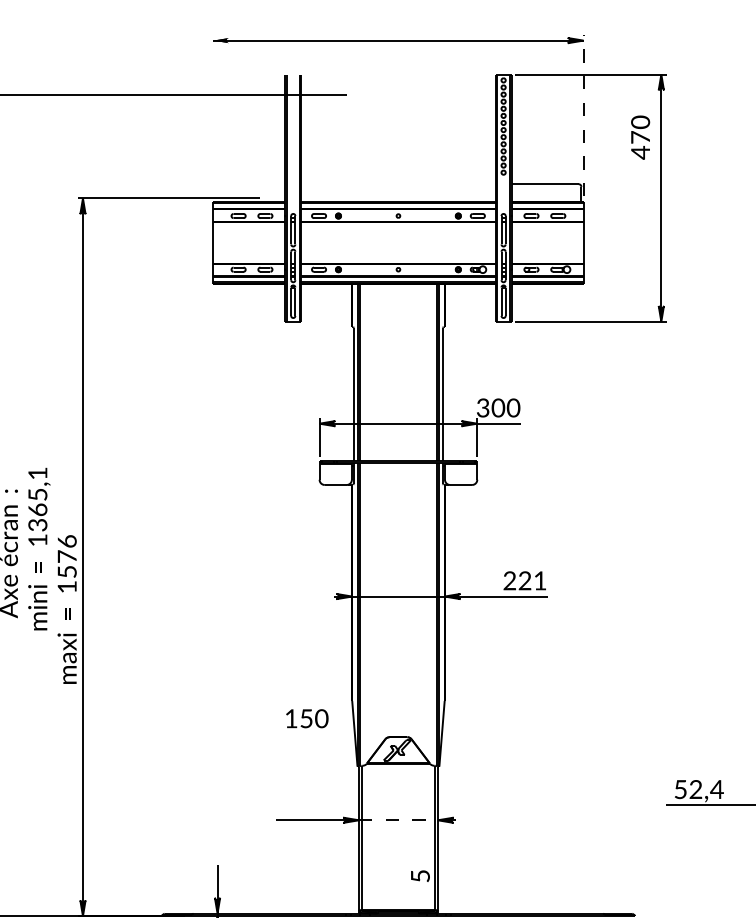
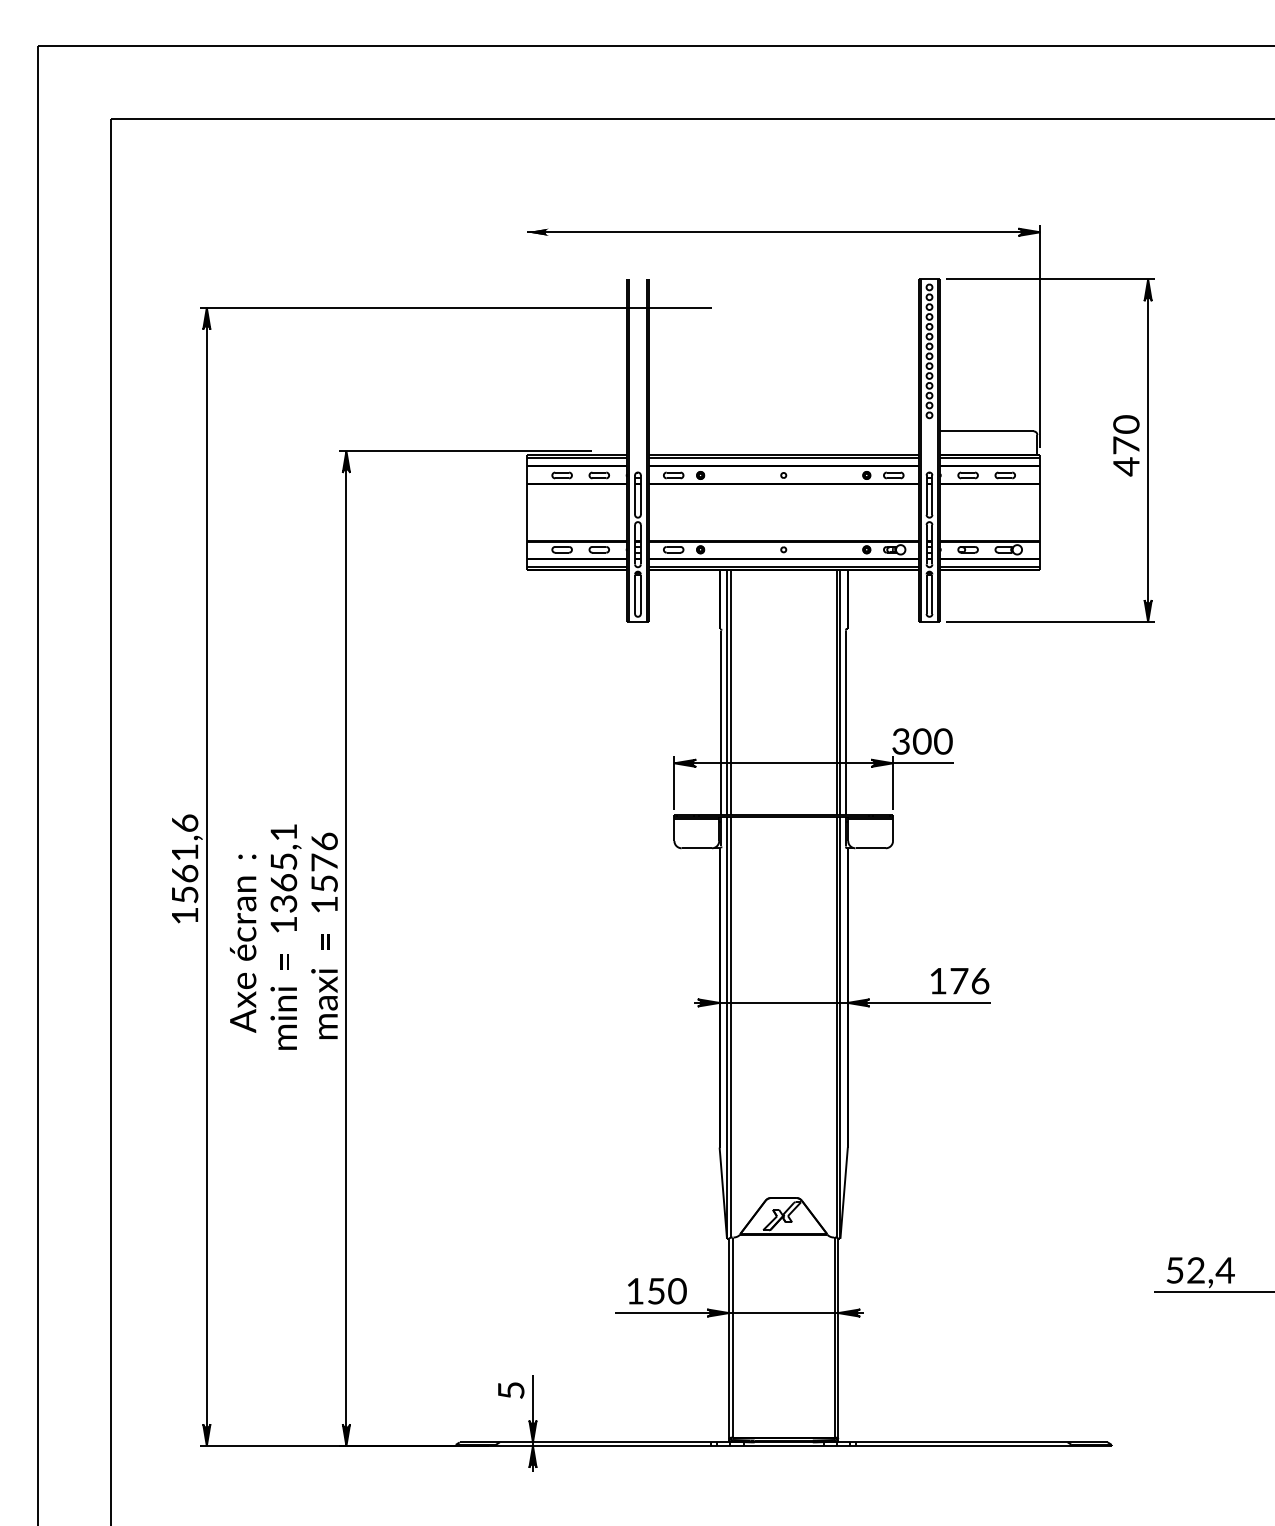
line: (583, 115) -> (1040, 336), dashed -> solid
text: (640, 137) -> (1126, 445), moved
text: (525, 580) -> (959, 980), 221 -> 176
text: (67, 609) -> (324, 935), moved
text: (307, 718) -> (657, 1291), moved
line: (398, 820) -> (783, 1313), dashed -> solid
text: (420, 876) -> (511, 1390), moved

